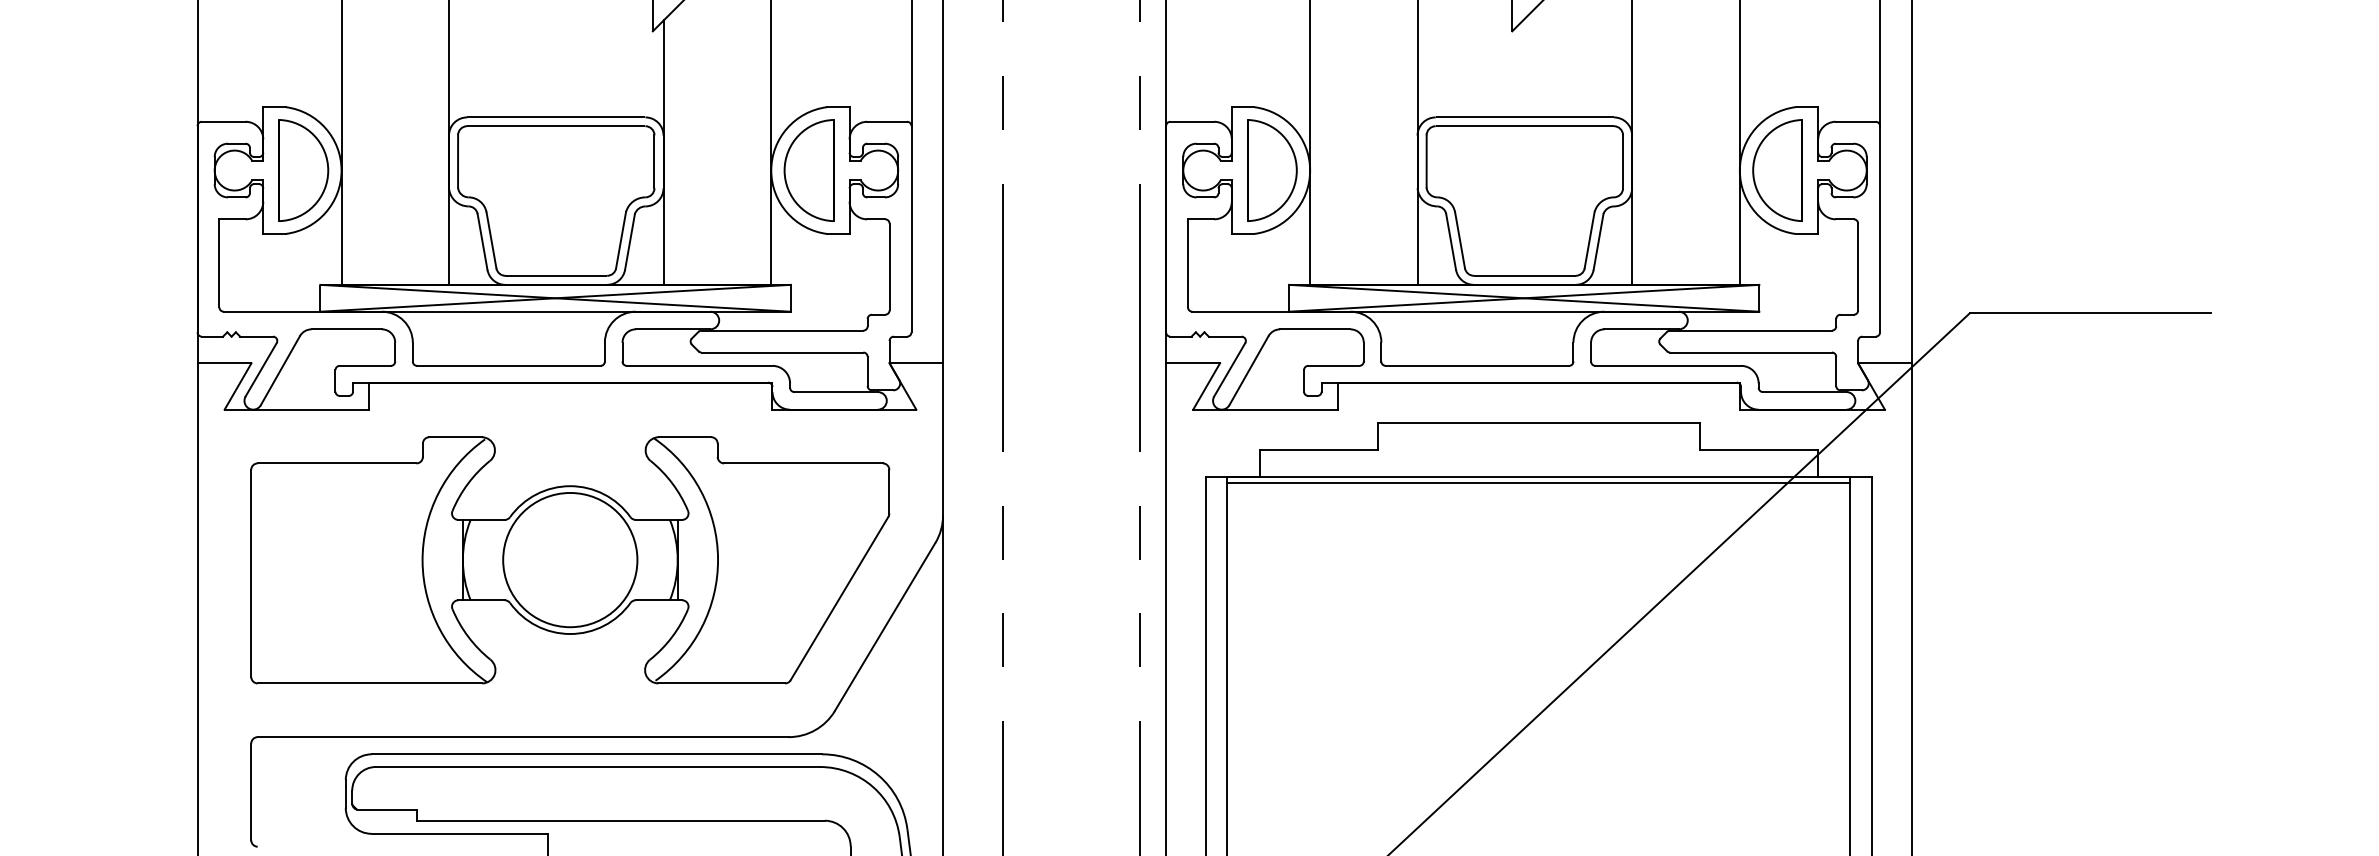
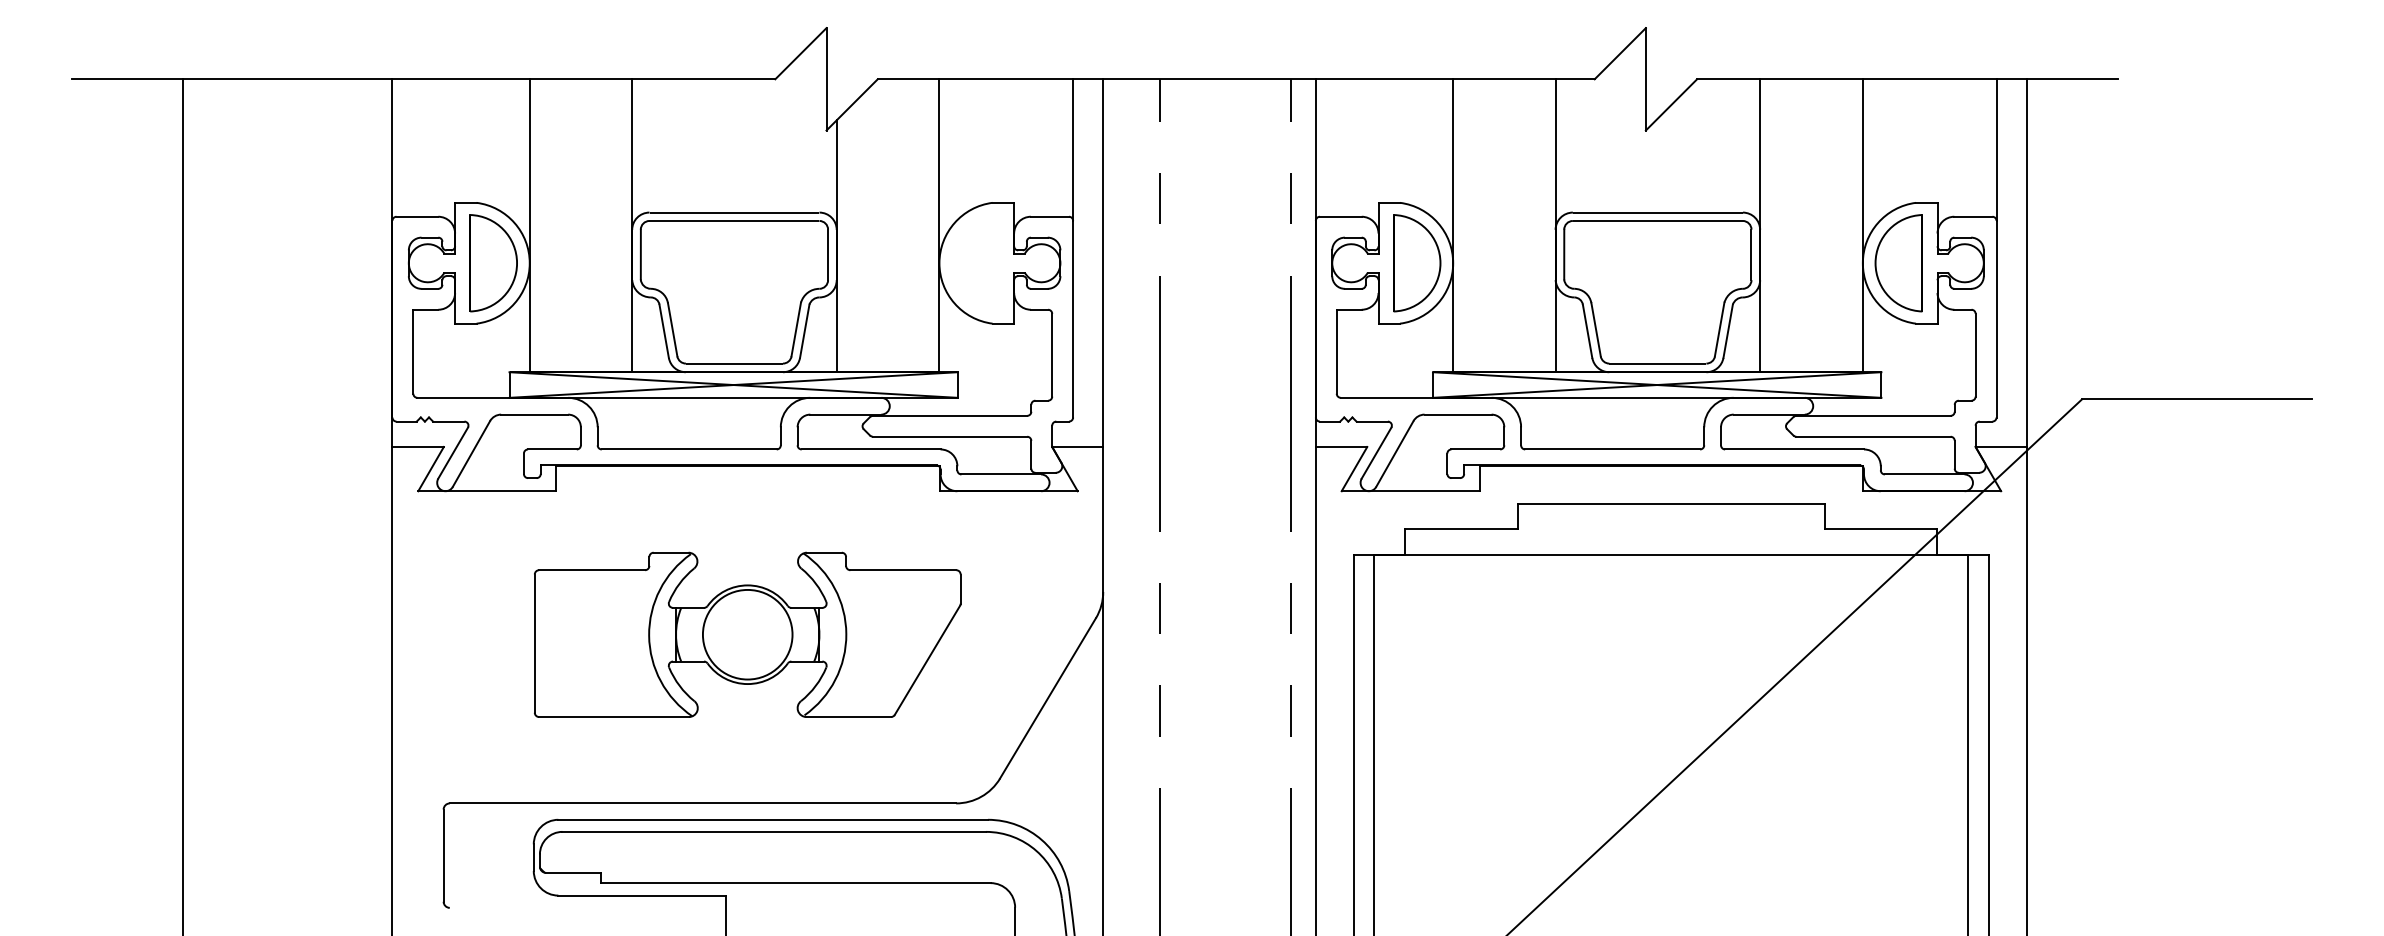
part: (809, 170) -> (975, 263), removed
line: (1539, 482) -> (1671, 560), removed
part: (569, 559) -> (747, 634), size x0.7

